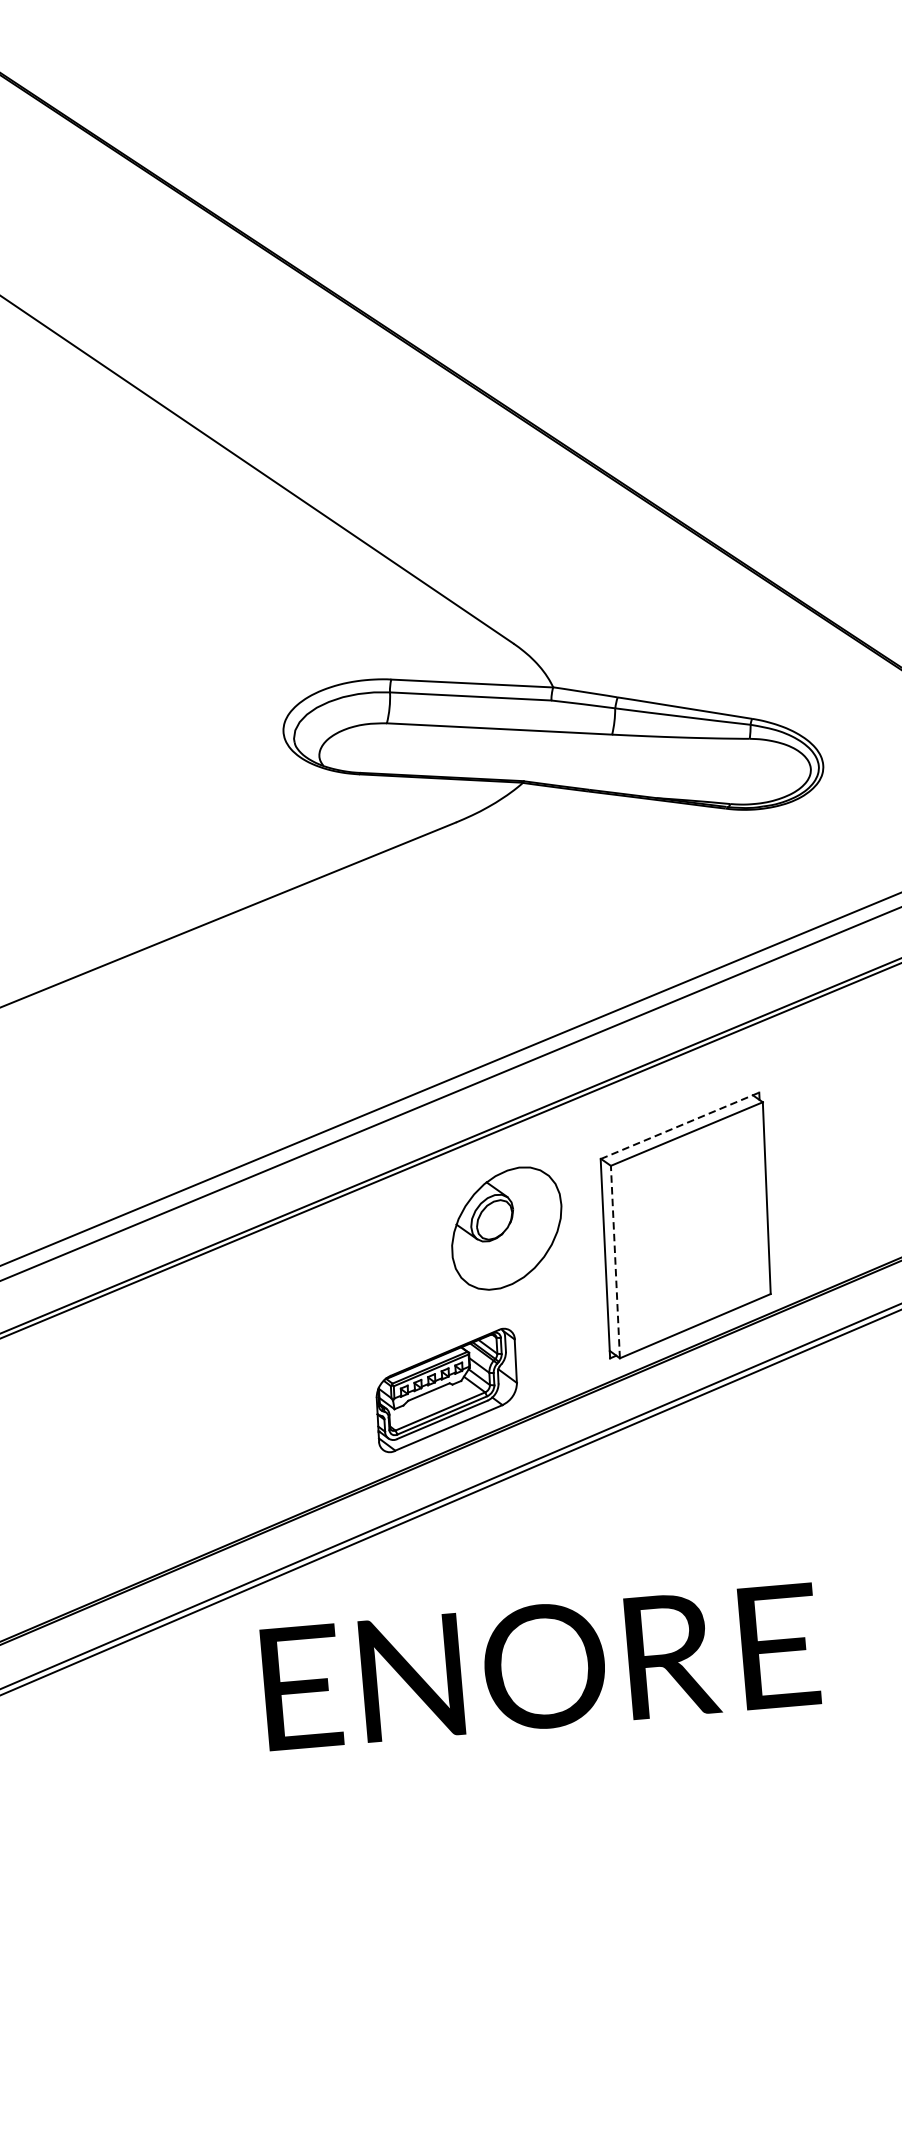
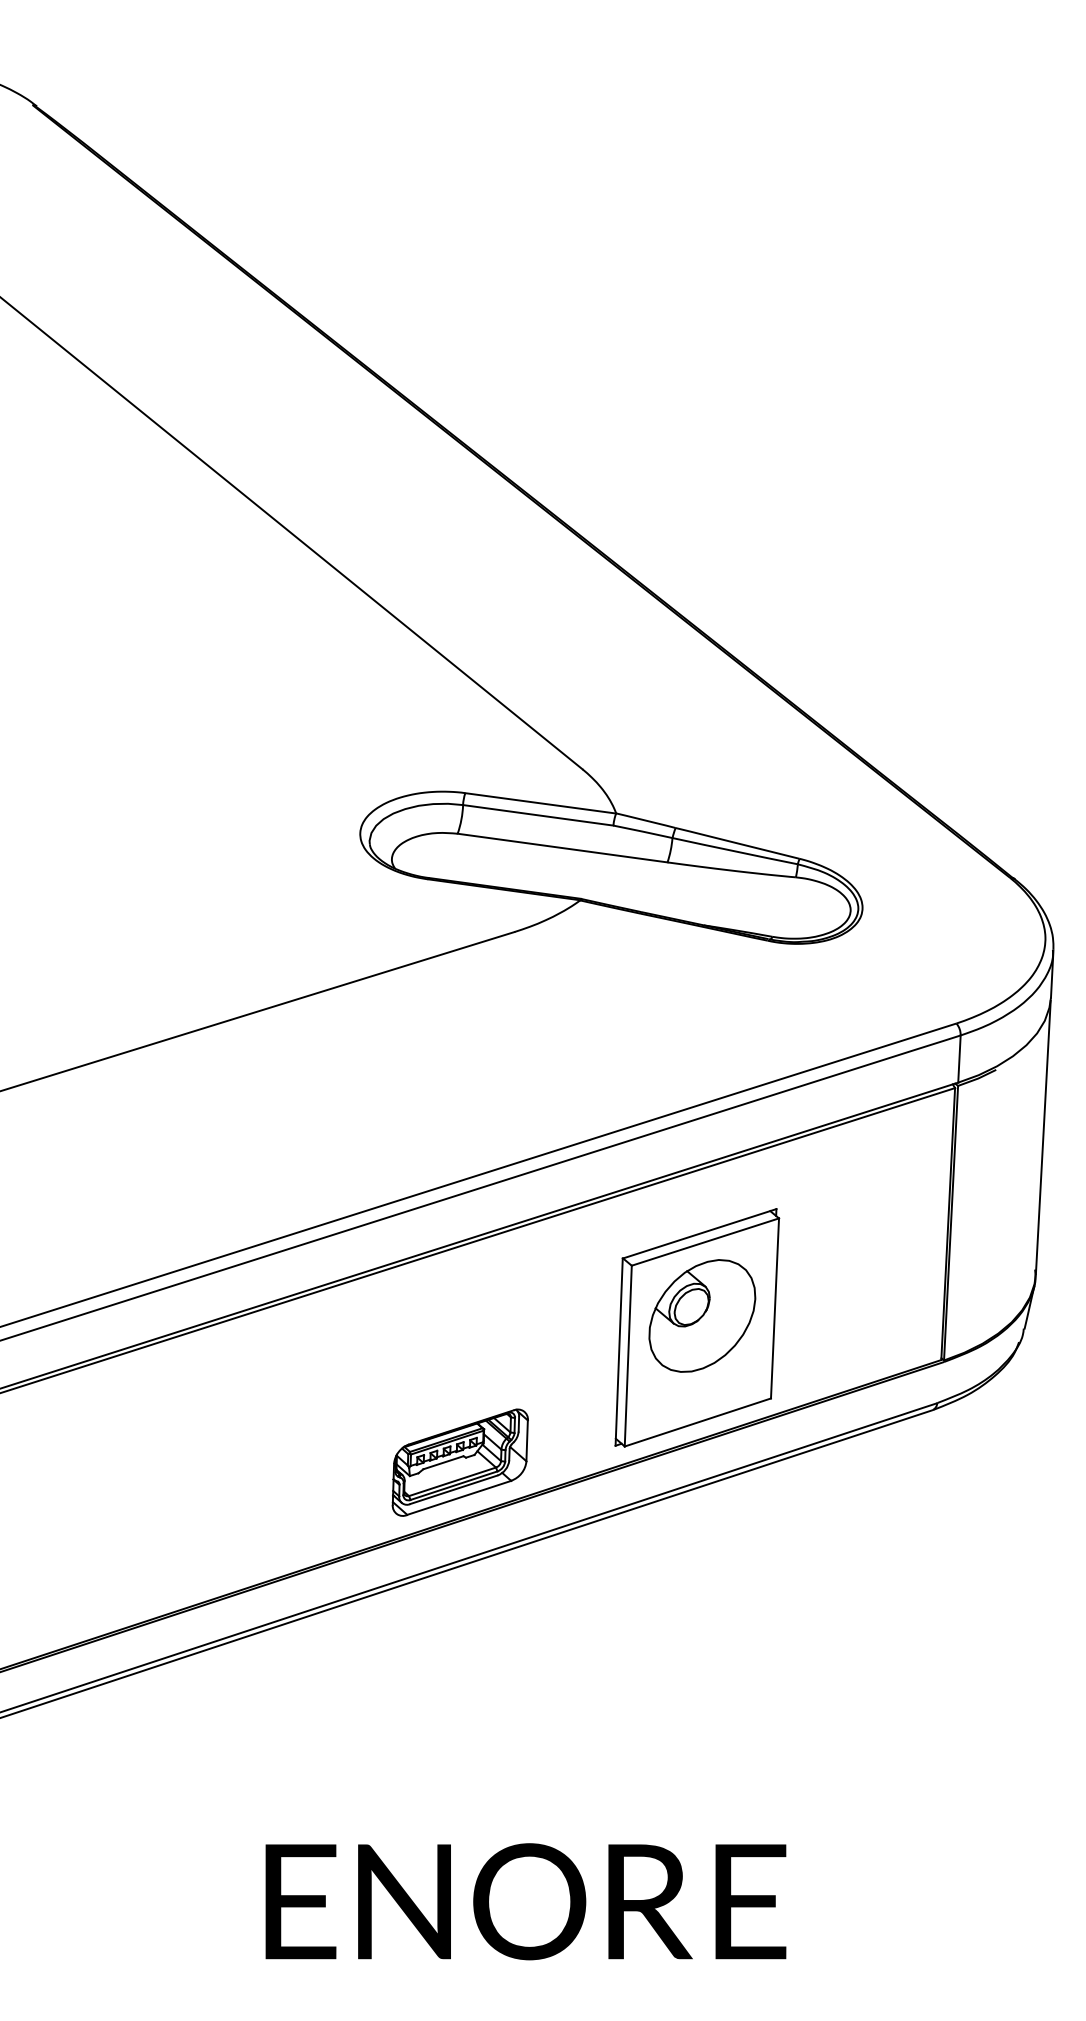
line: (679, 1125) -> (699, 1233), dashed -> solid
part: (506, 1227) -> (702, 1315), moved
line: (615, 1261) -> (628, 1355), dashed -> solid
text: (540, 1666) -> (525, 1901), moved

